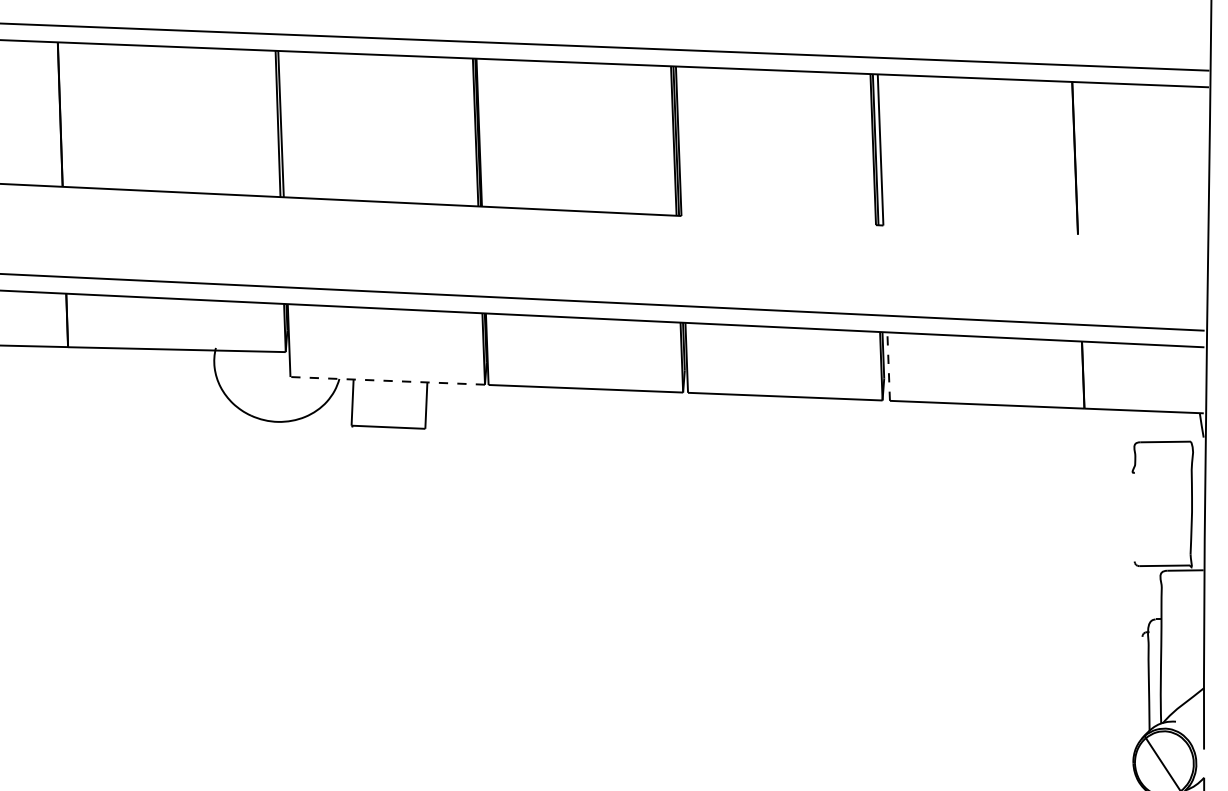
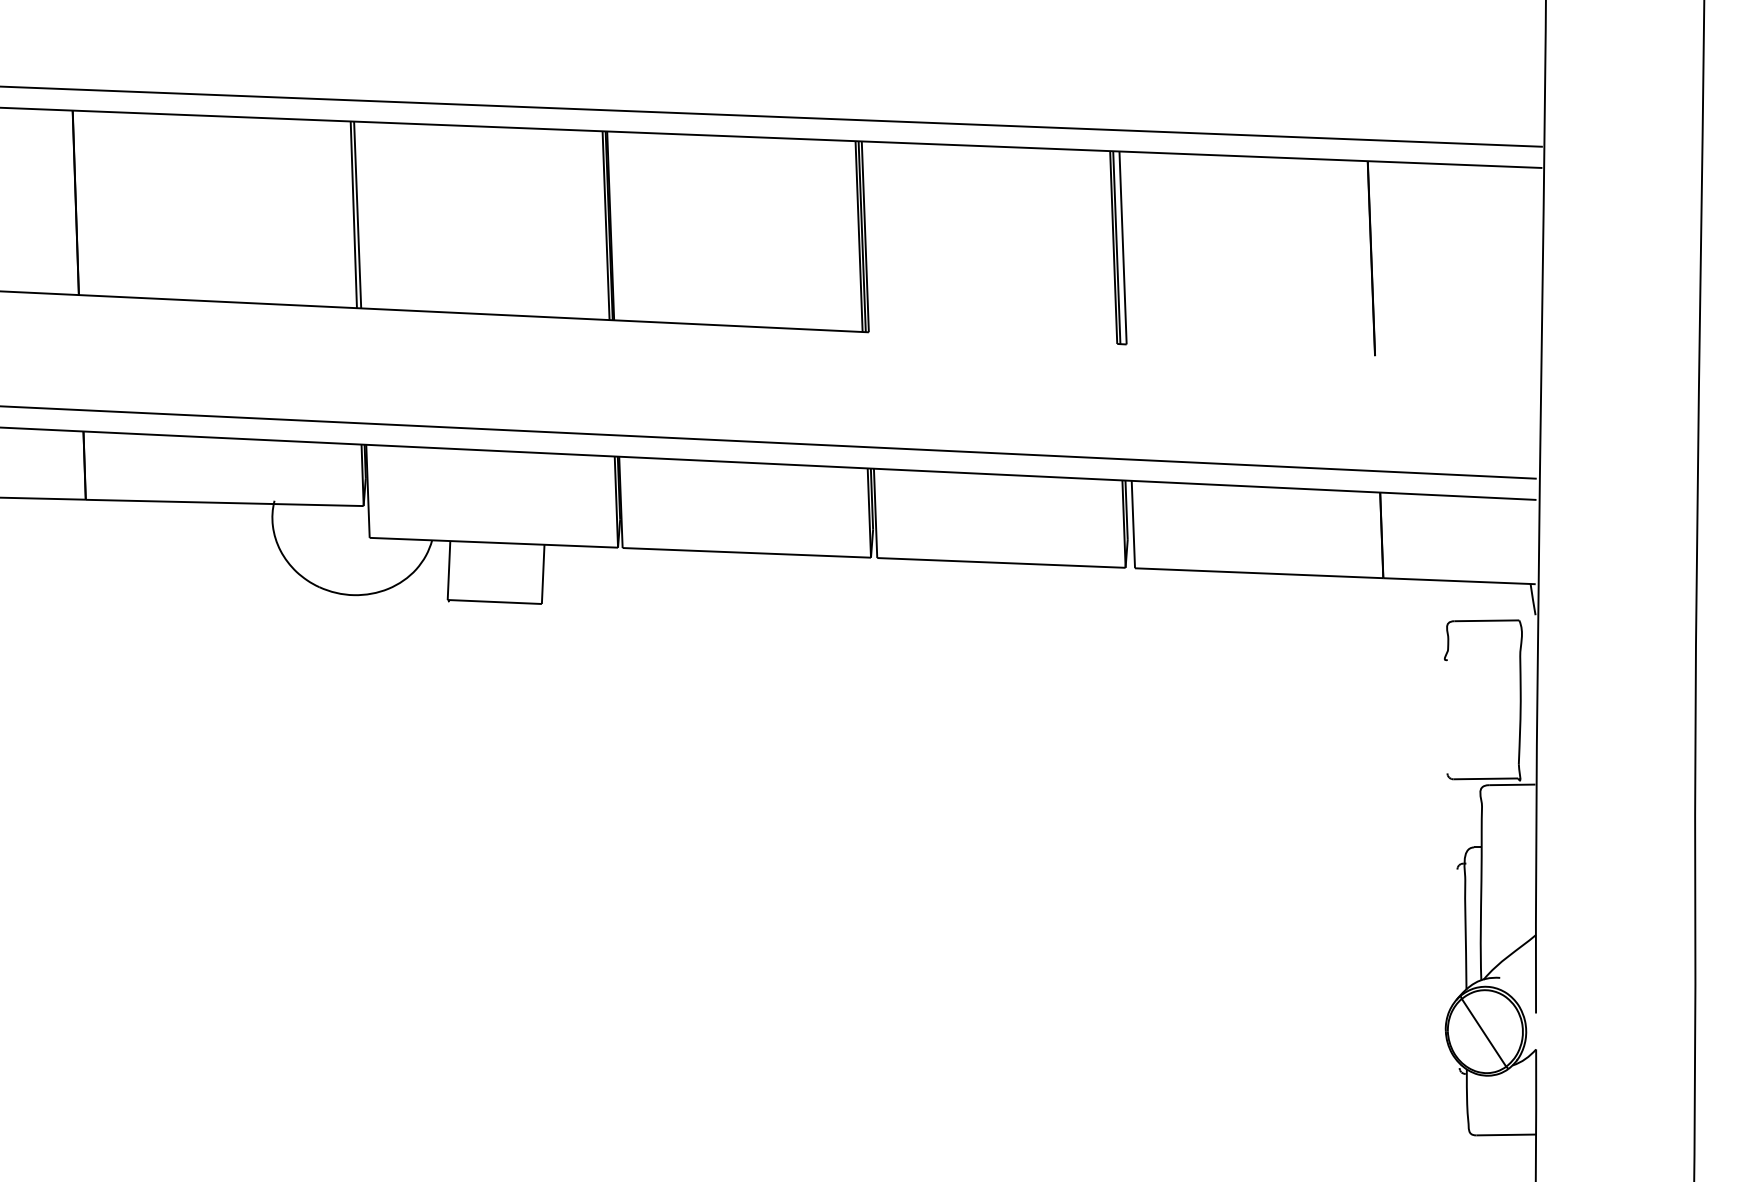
line: (888, 366) -> (1133, 524), dashed -> solid
line: (387, 380) -> (493, 542), dashed -> solid

